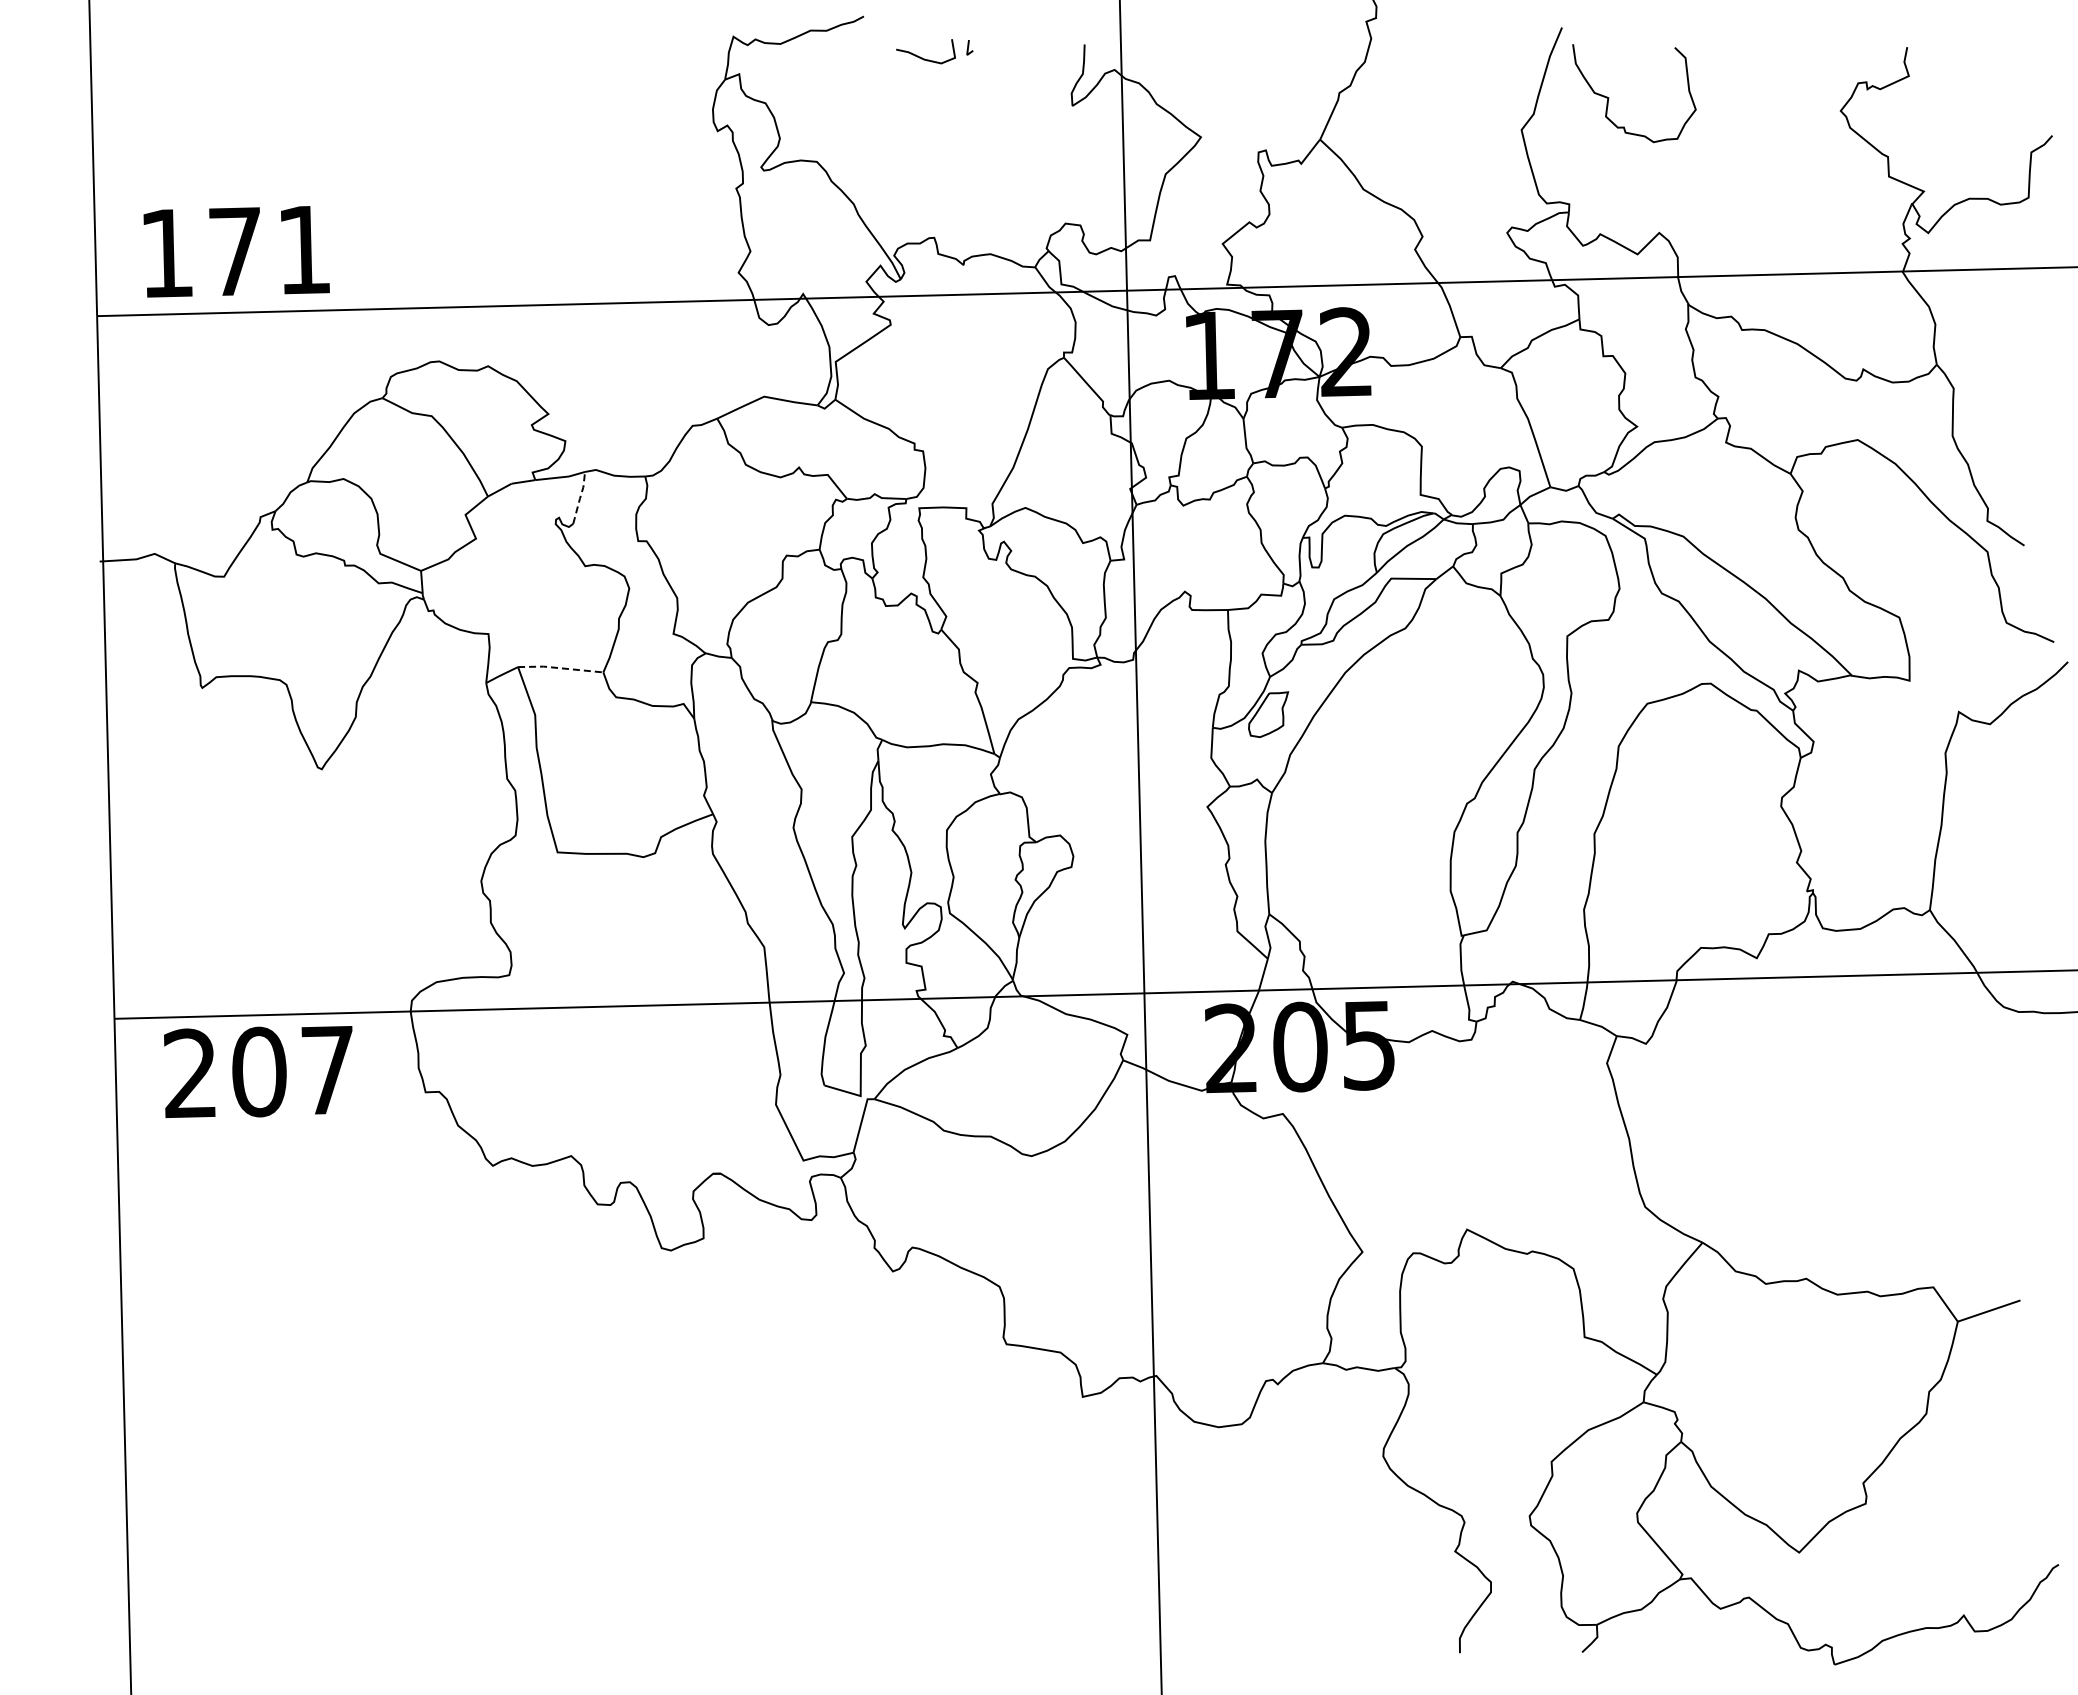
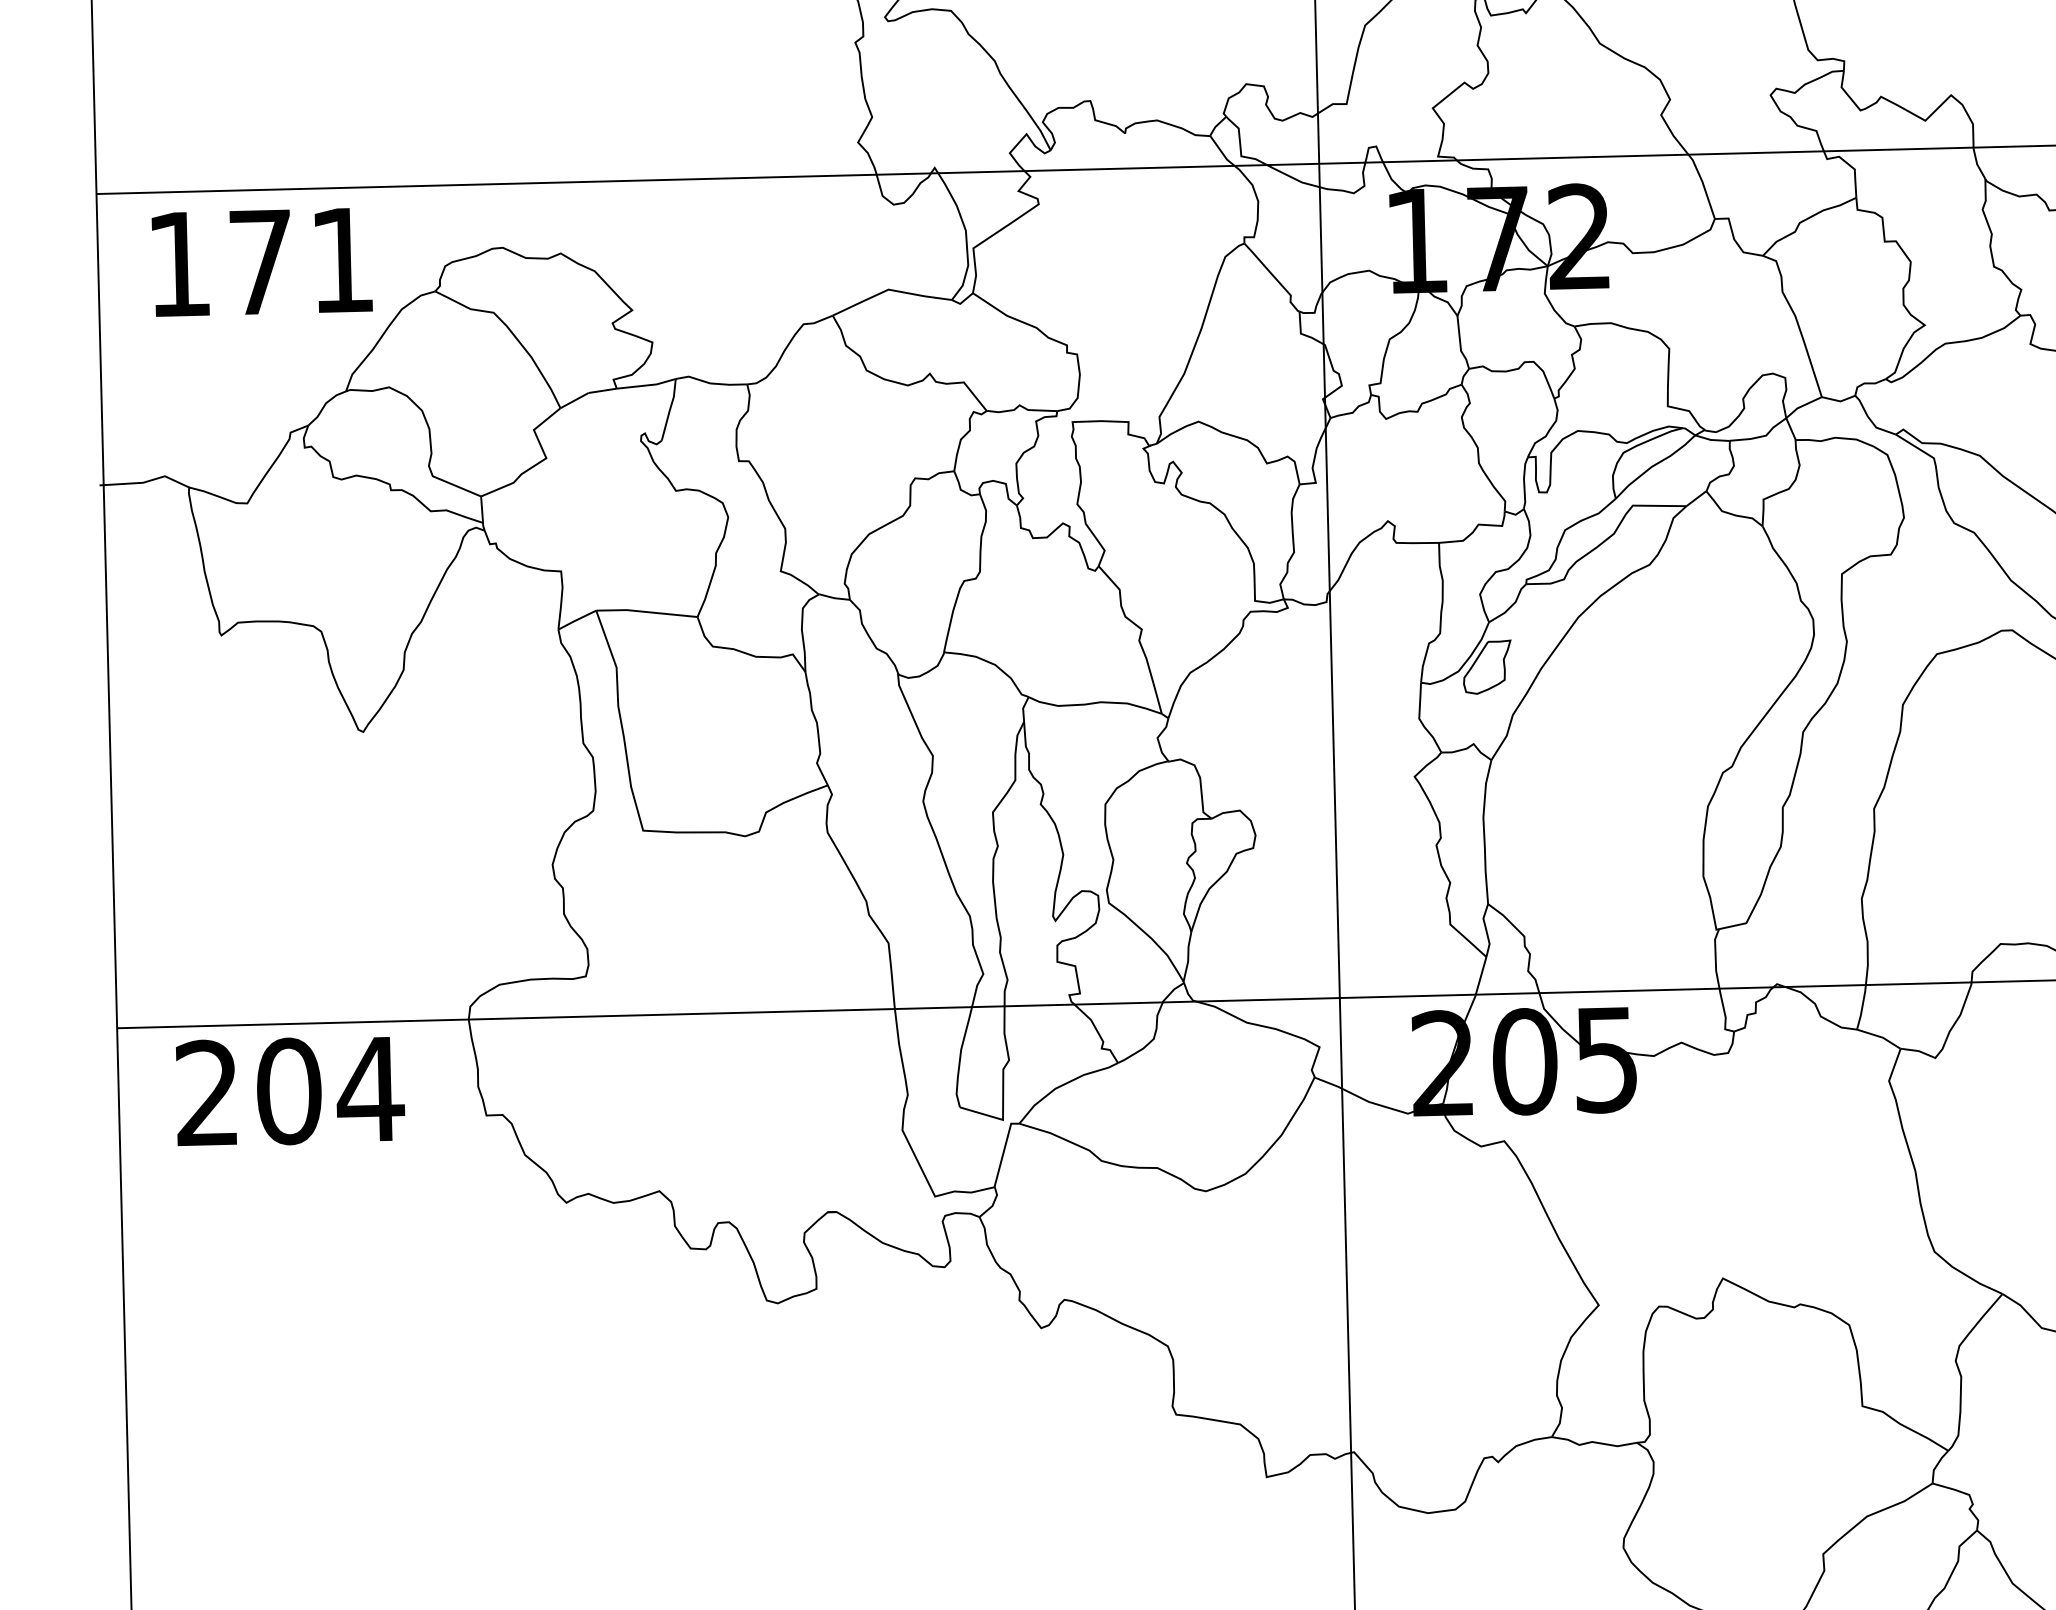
text: (236, 251) -> (261, 262), moved
line: (580, 497) -> (670, 409), dashed -> solid
line: (560, 668) -> (646, 612), dashed -> solid
text: (328, 1070) -> (371, 1089), 207 -> 204

